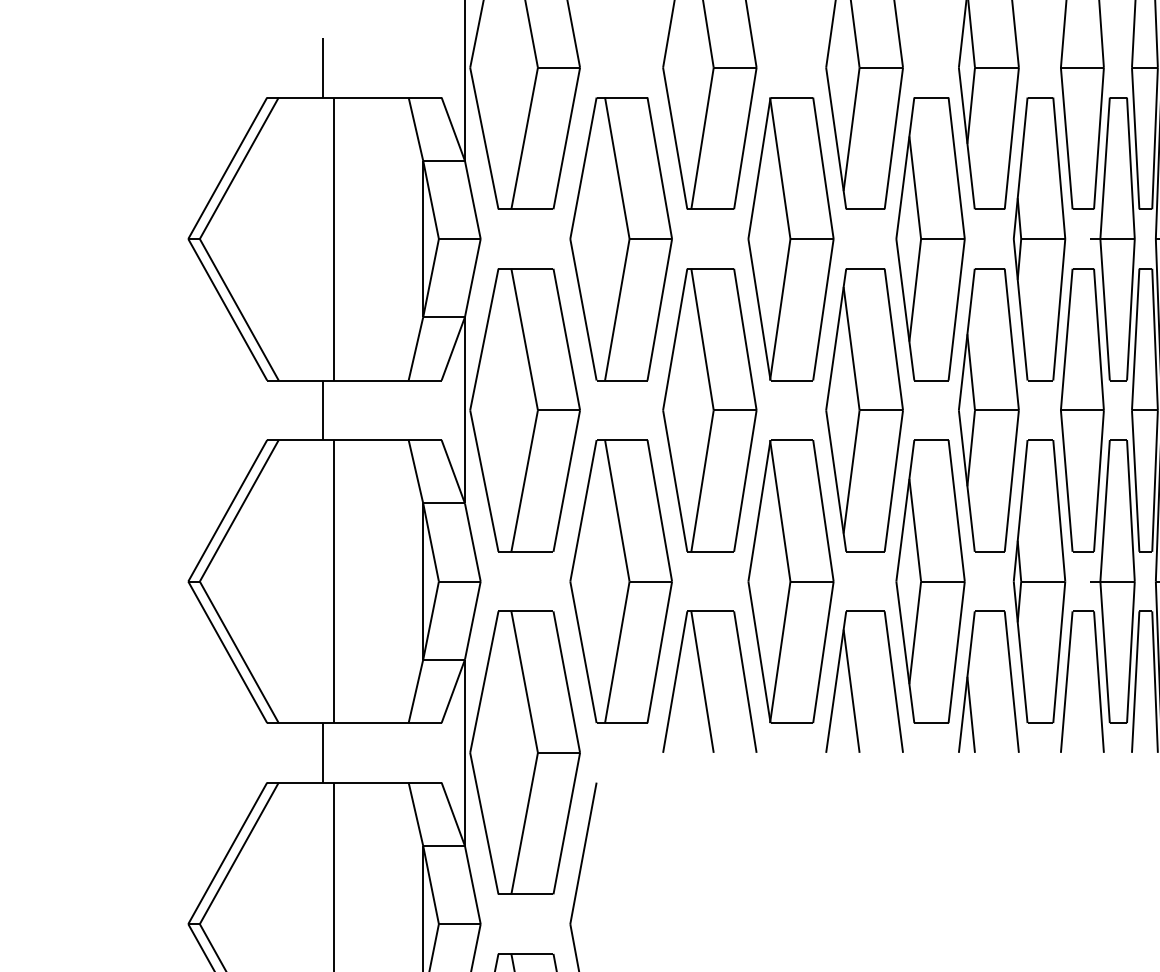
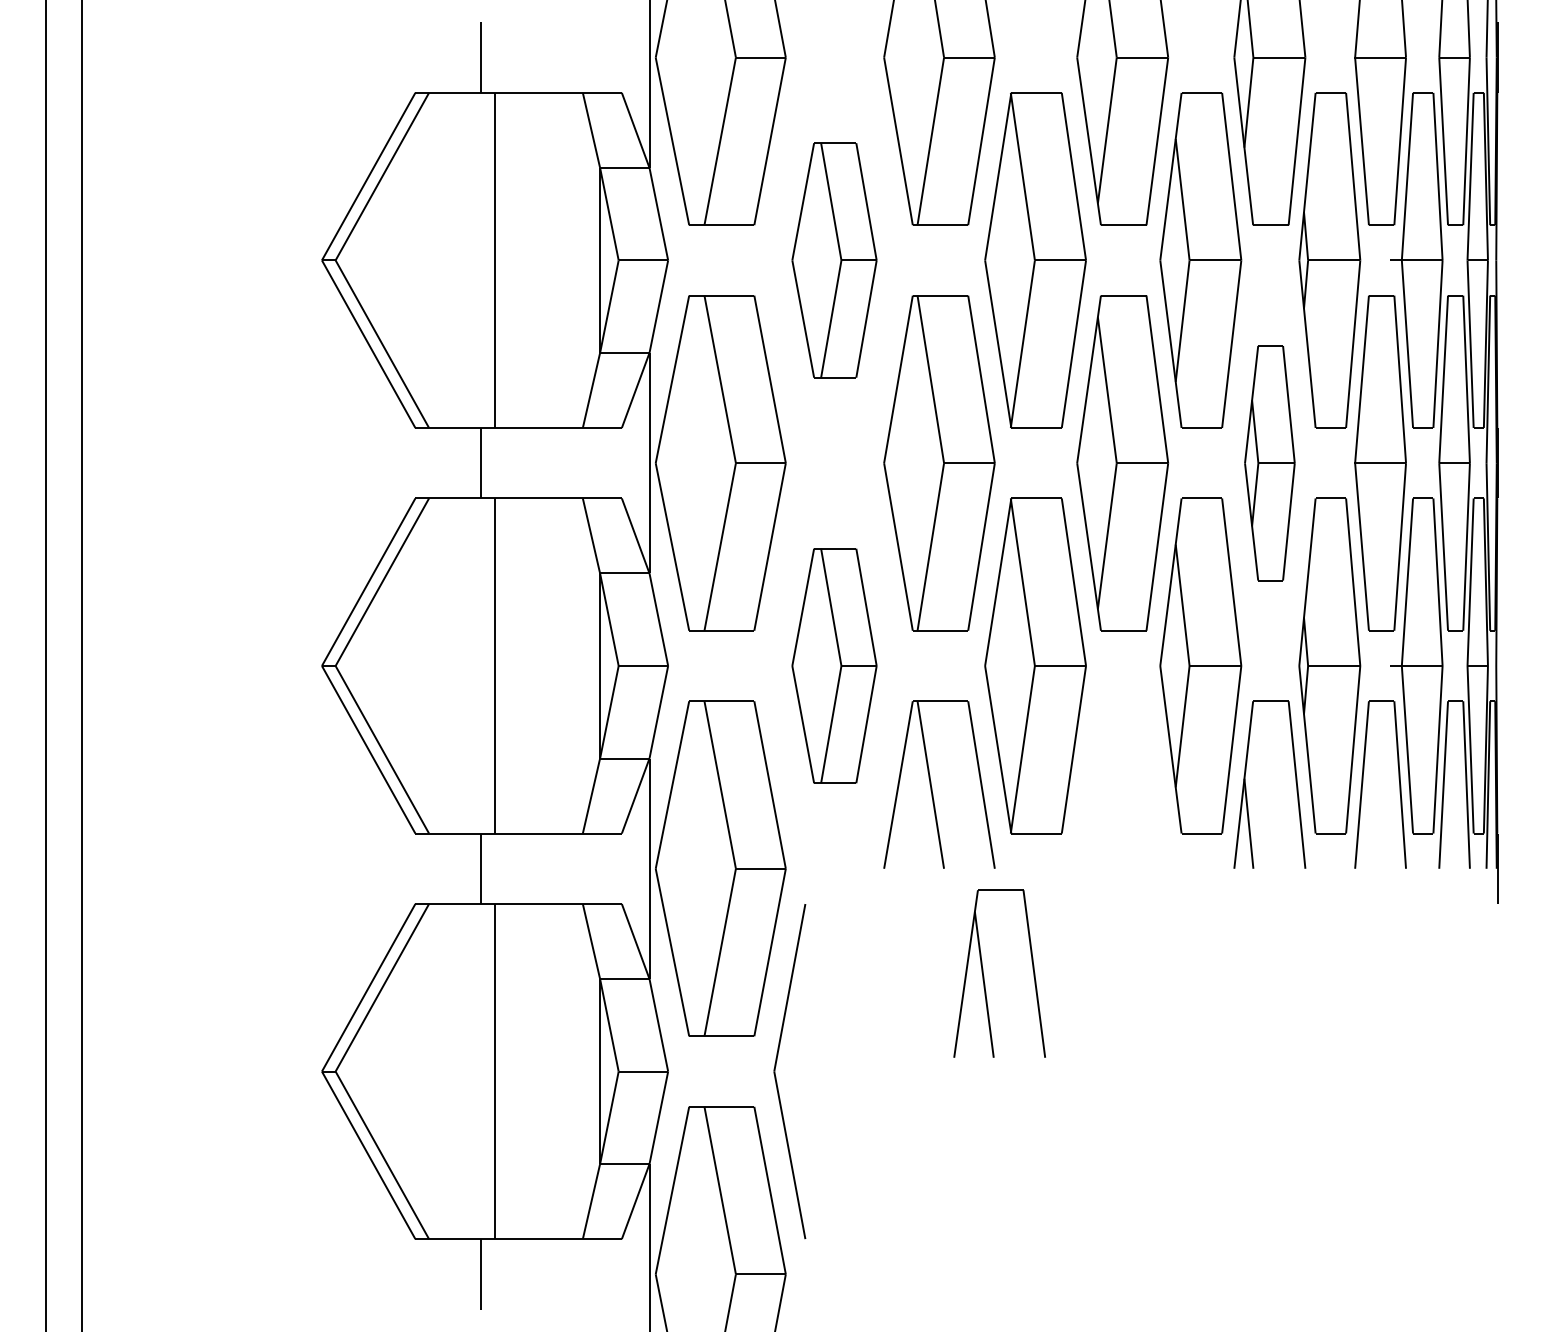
part: (621, 239) -> (834, 260), size x0.7
part: (988, 410) -> (1269, 463), size x0.7
part: (621, 581) -> (834, 665), size x0.7
part: (851, 684) -> (984, 976), moved

